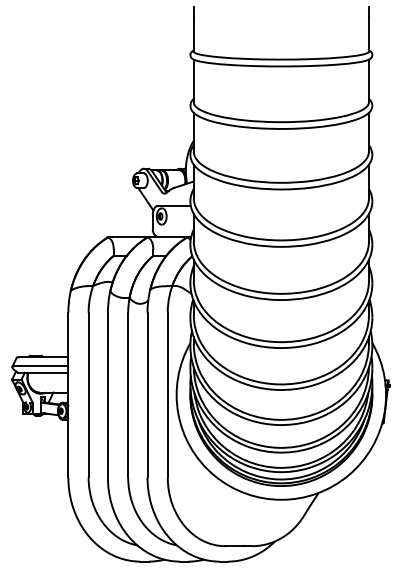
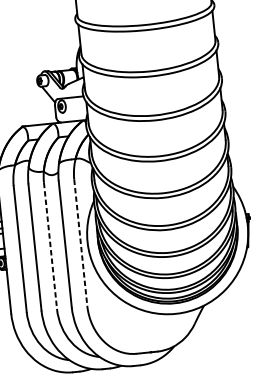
line: (128, 395) -> (50, 246), solid -> dashed
line: (167, 395) -> (80, 243), solid -> dashed

